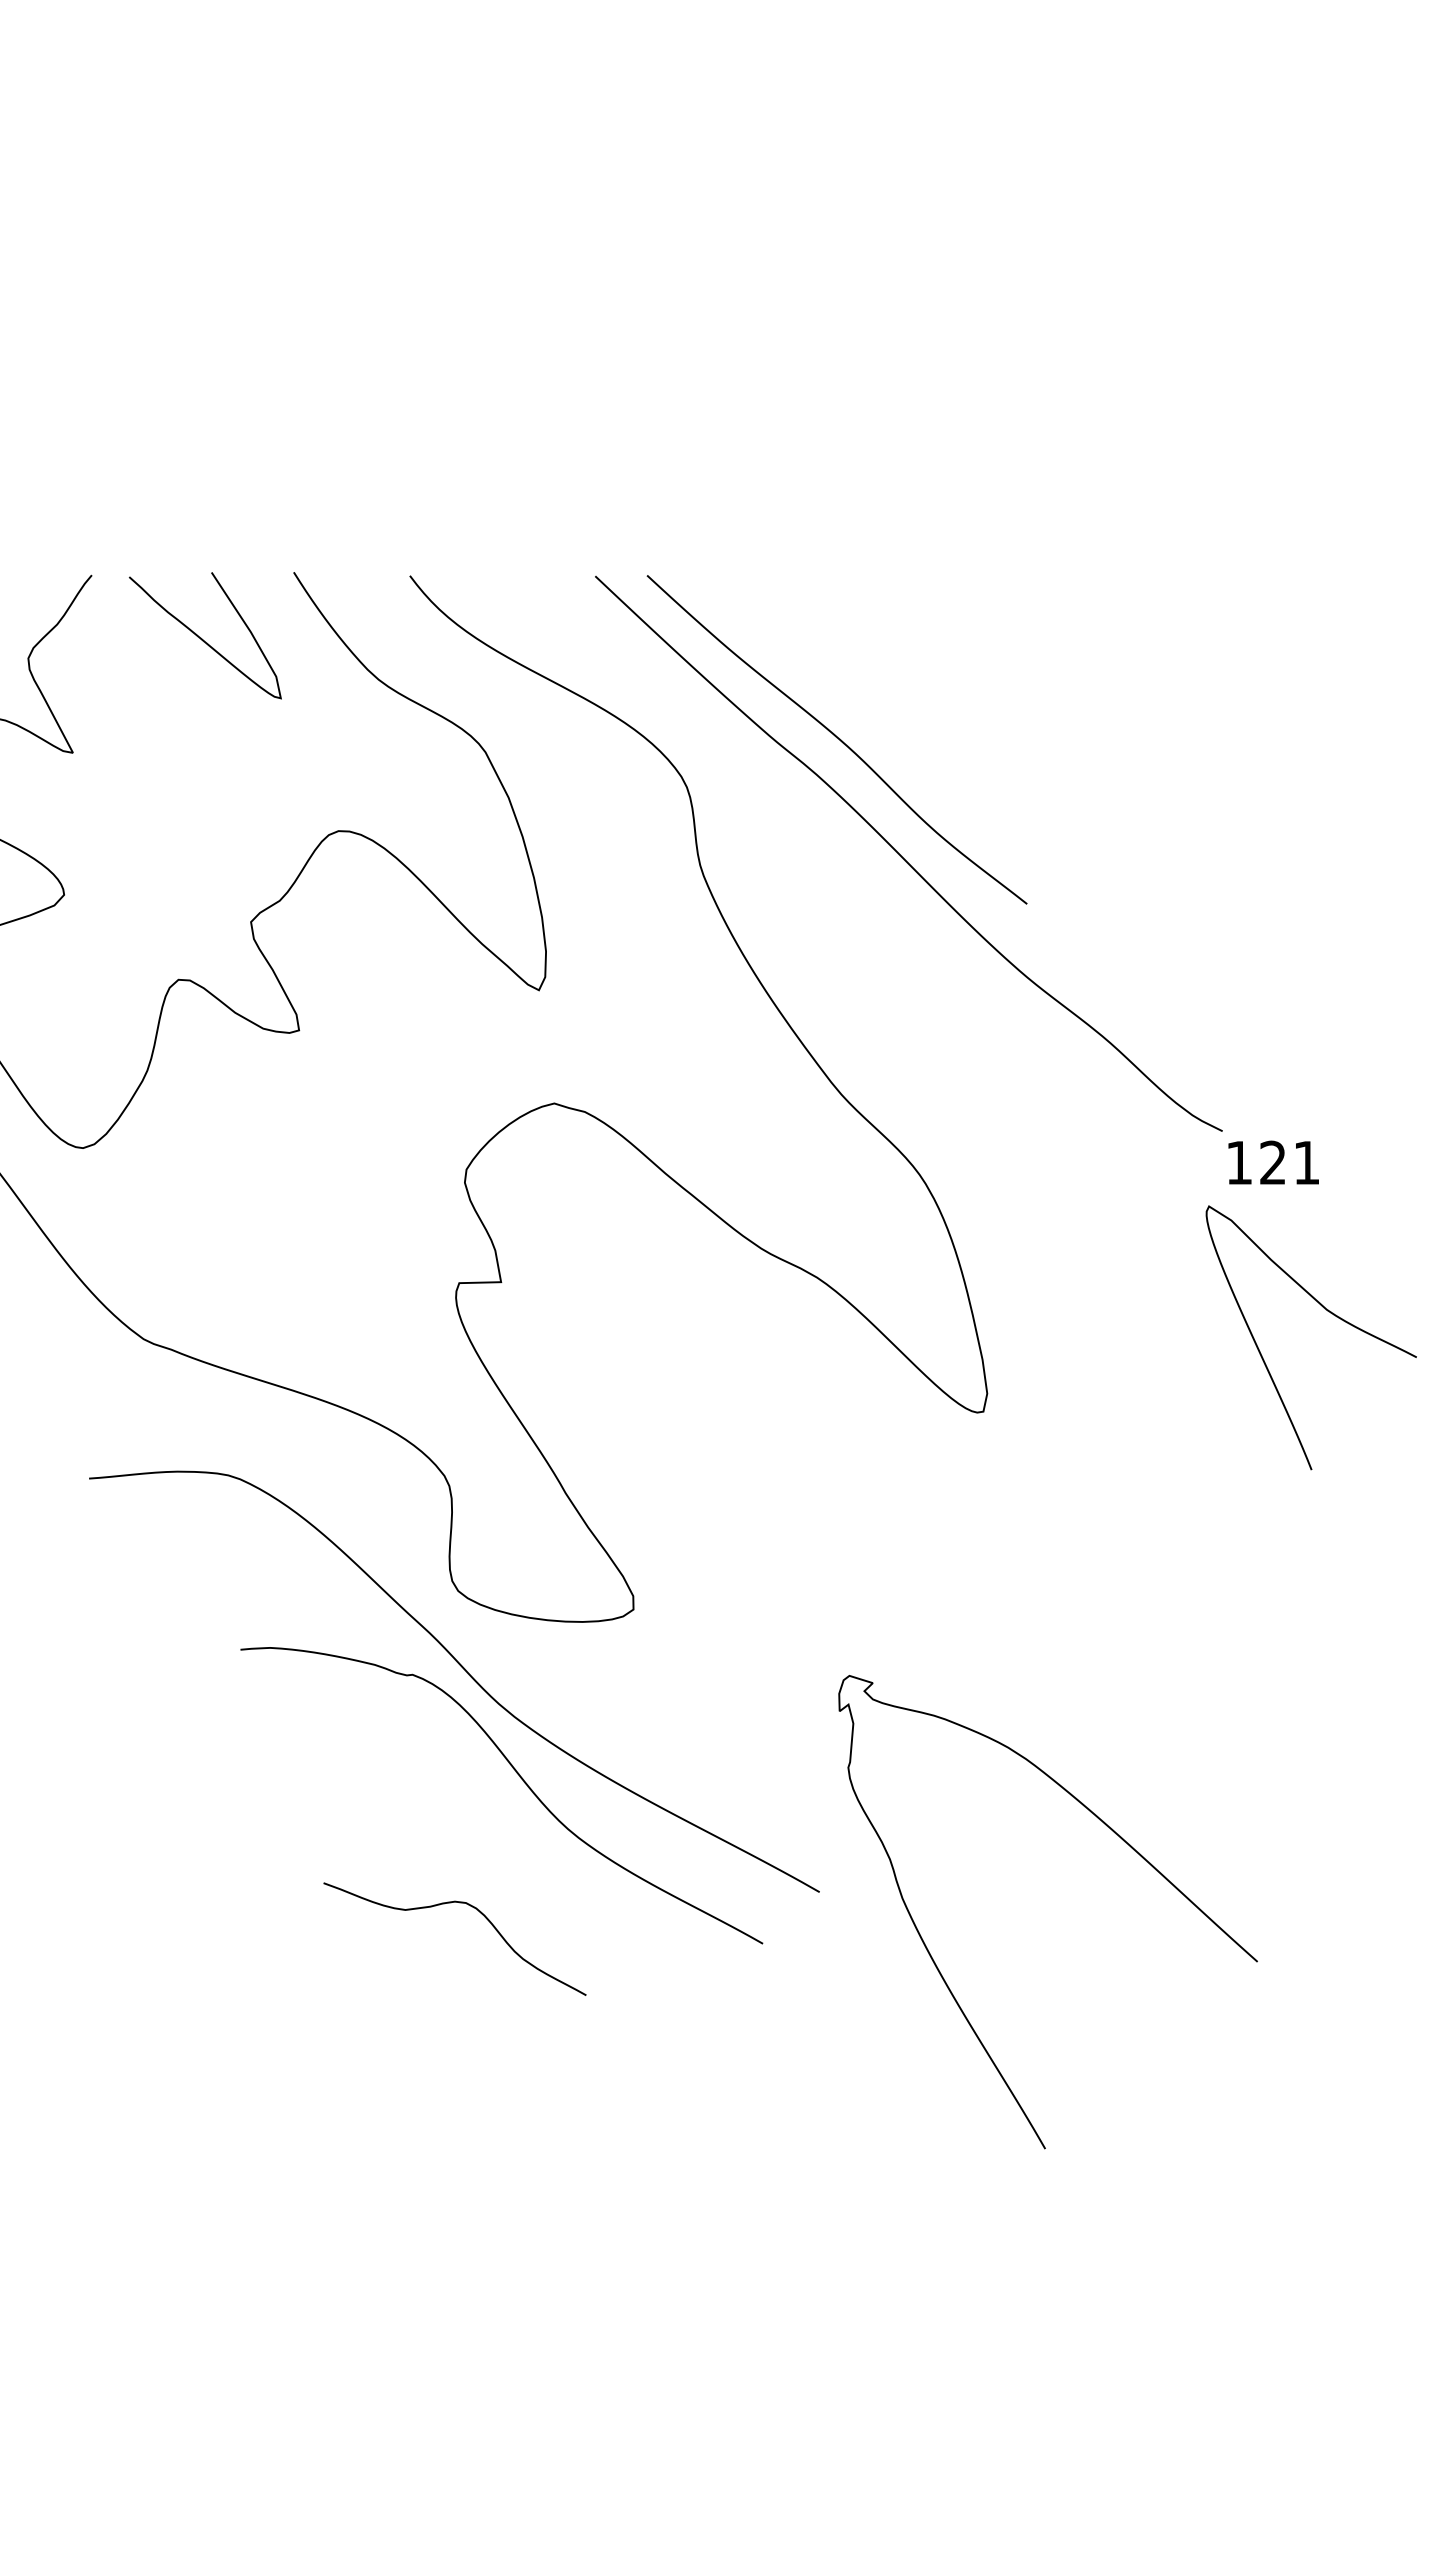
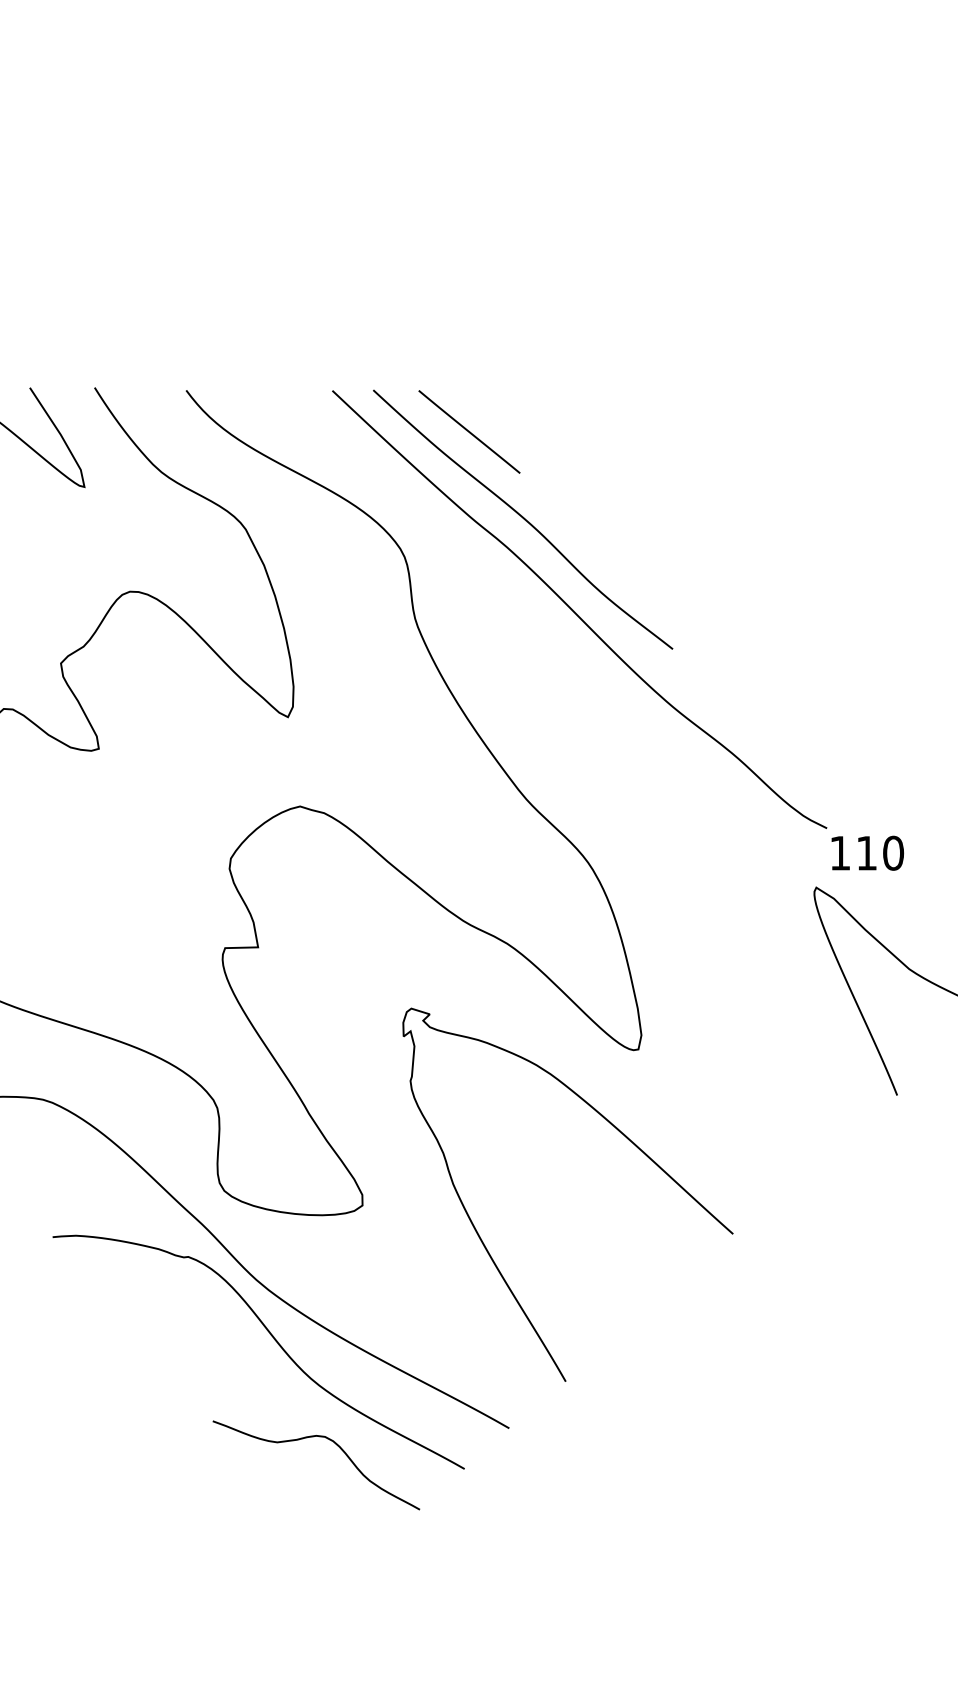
line: (768, 628) -> (468, 431), added
text: (1290, 1162) -> (880, 852), 121 -> 110
curve: (1115, 1834) -> (621, 1133), moved
curve: (451, 1903) -> (313, 1437), moved

